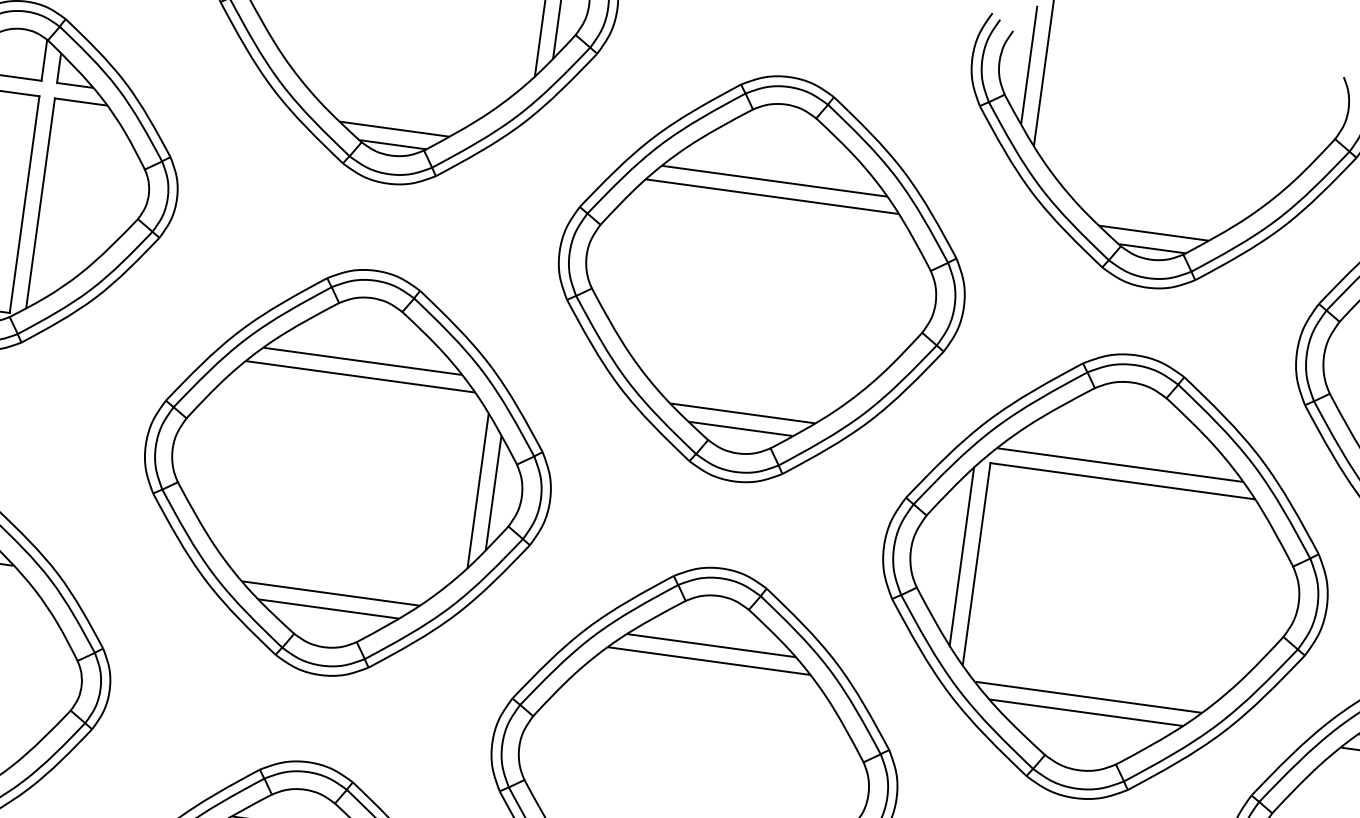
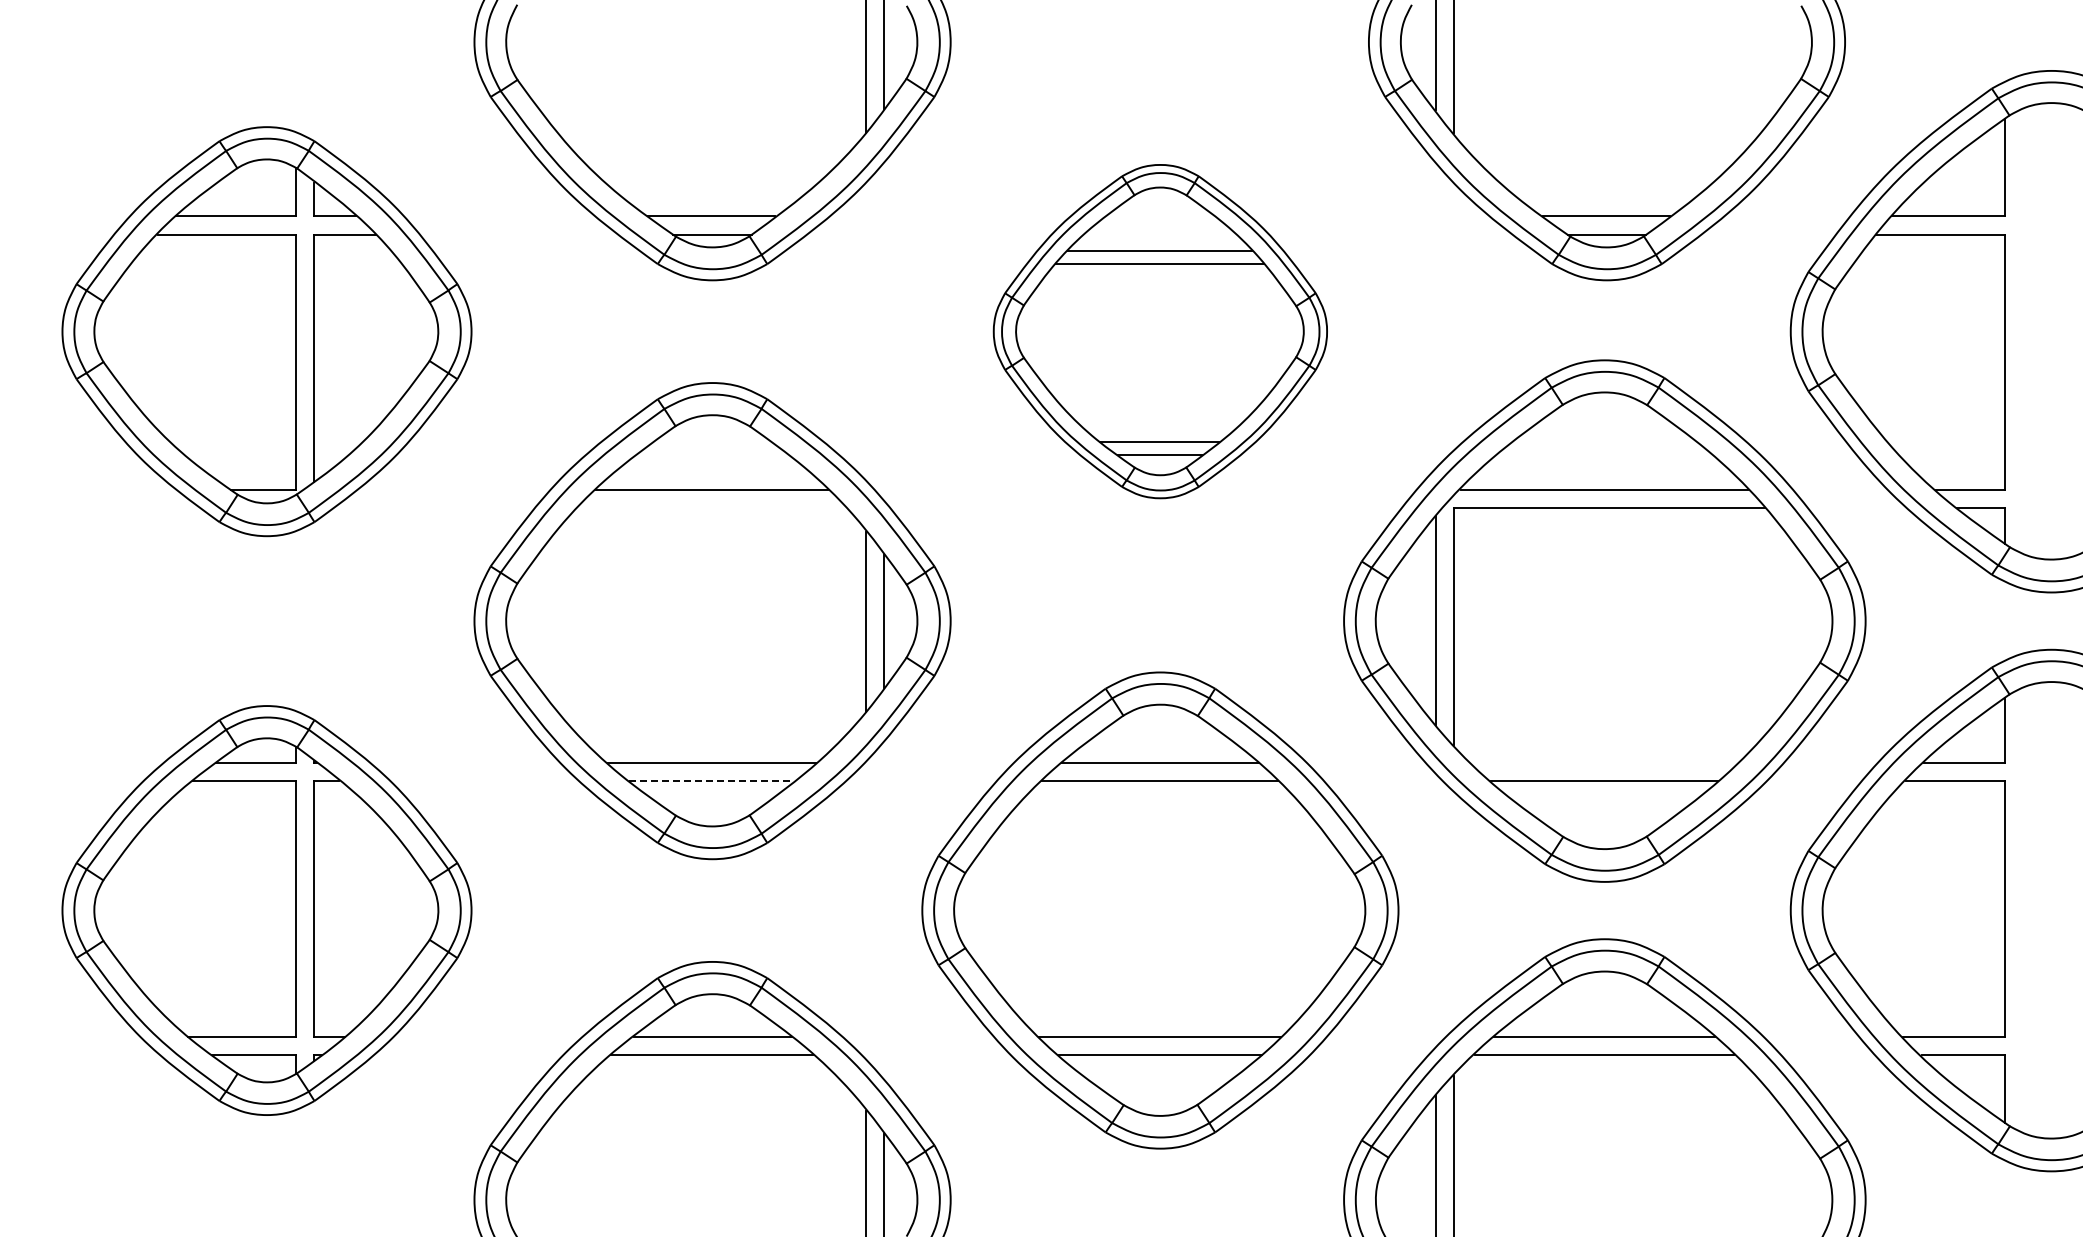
part: (761, 279) -> (1160, 331), size x0.7
line: (360, 377) -> (712, 508), removed
line: (328, 608) -> (711, 781), solid -> dashed
line: (1088, 697) -> (1604, 763), removed

